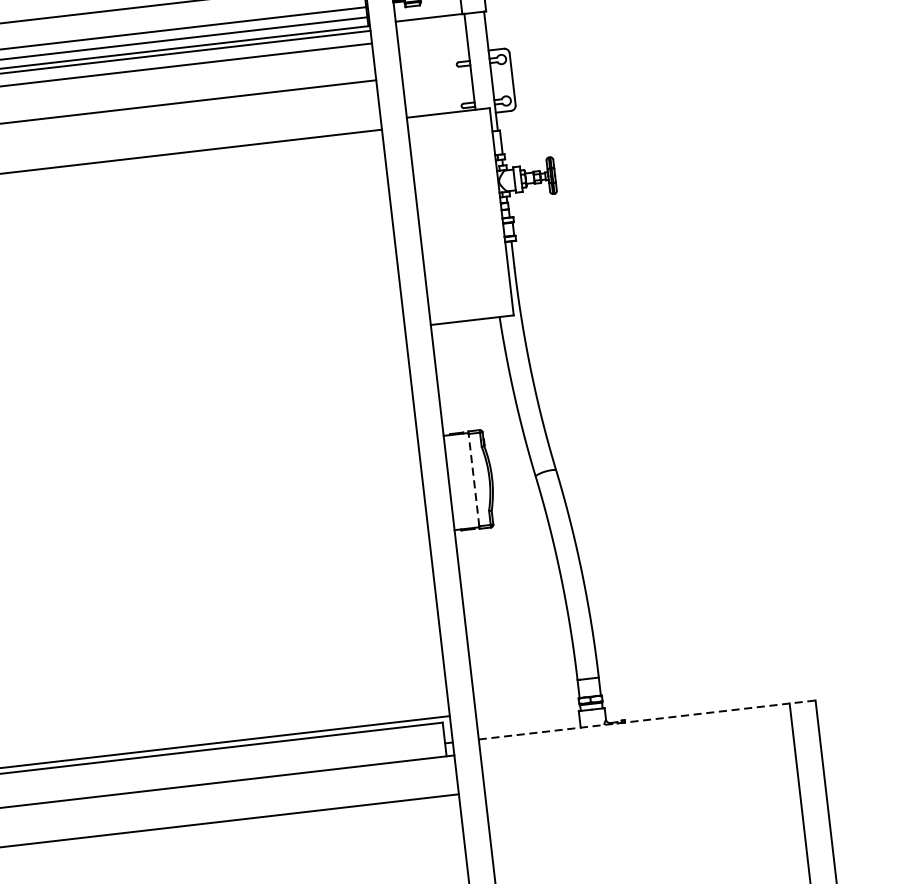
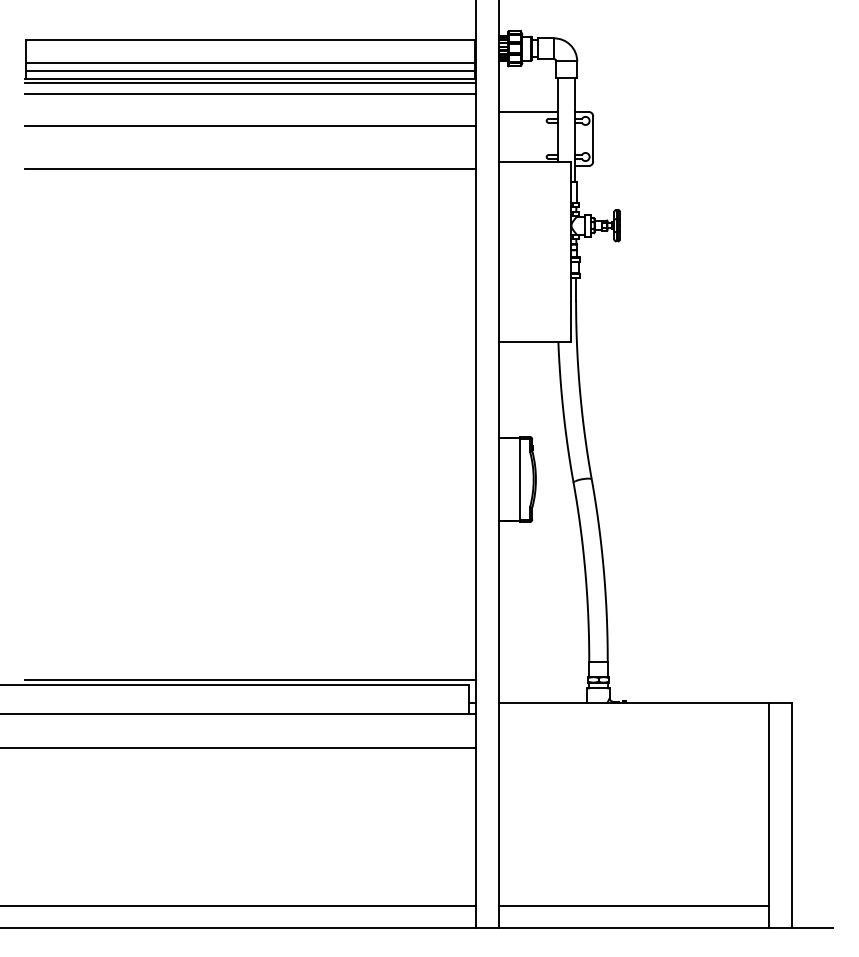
line: (430, 17) -> (528, 111), moved
line: (474, 480) -> (520, 479), dashed -> solid
line: (647, 719) -> (645, 702), dashed -> solid

